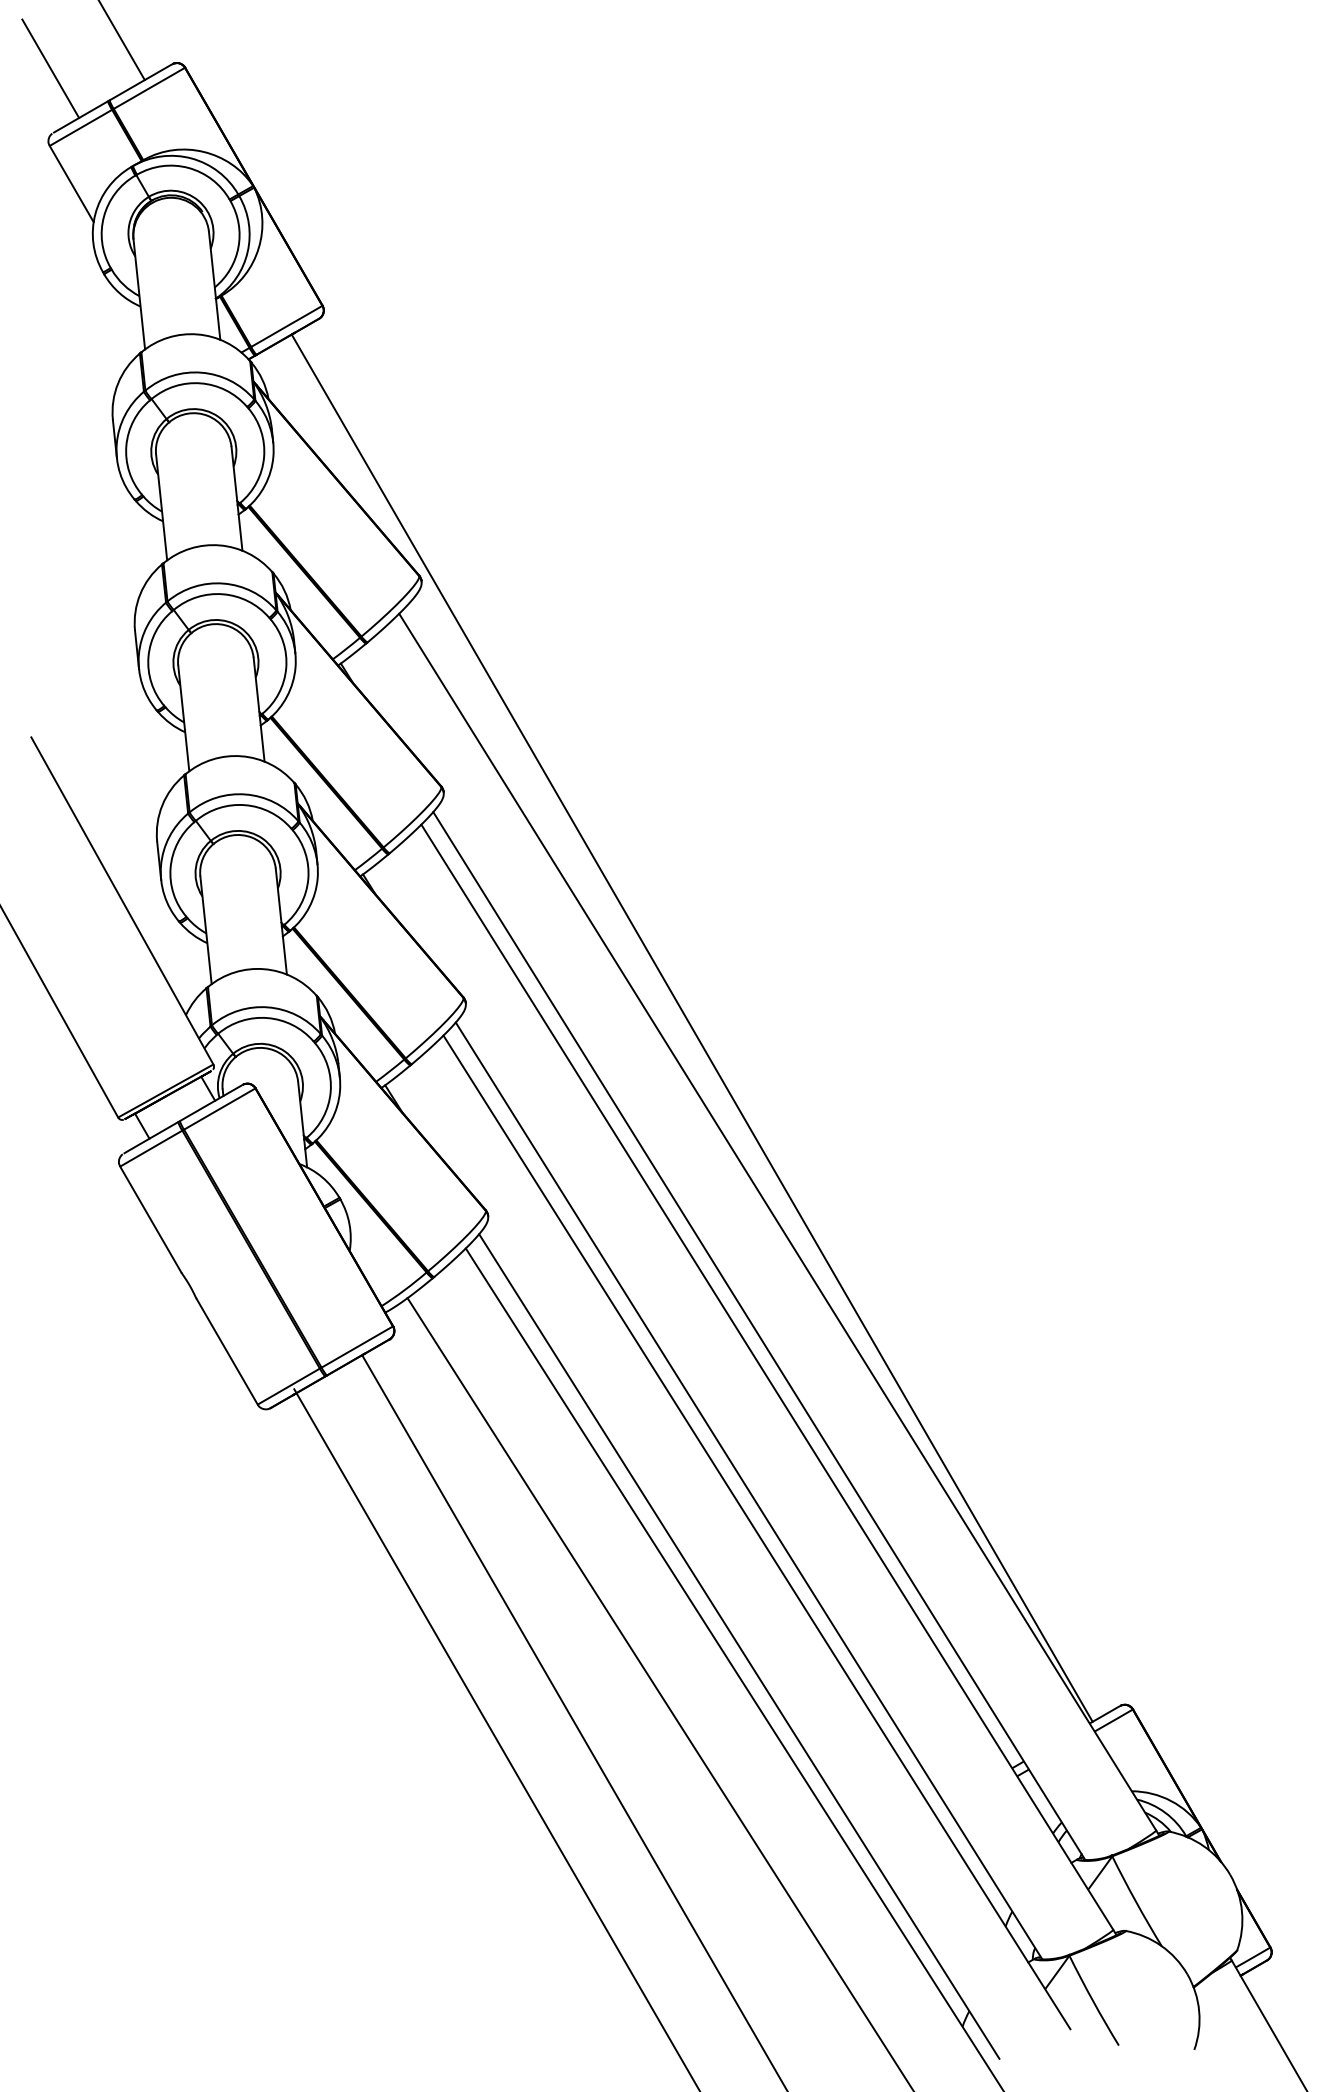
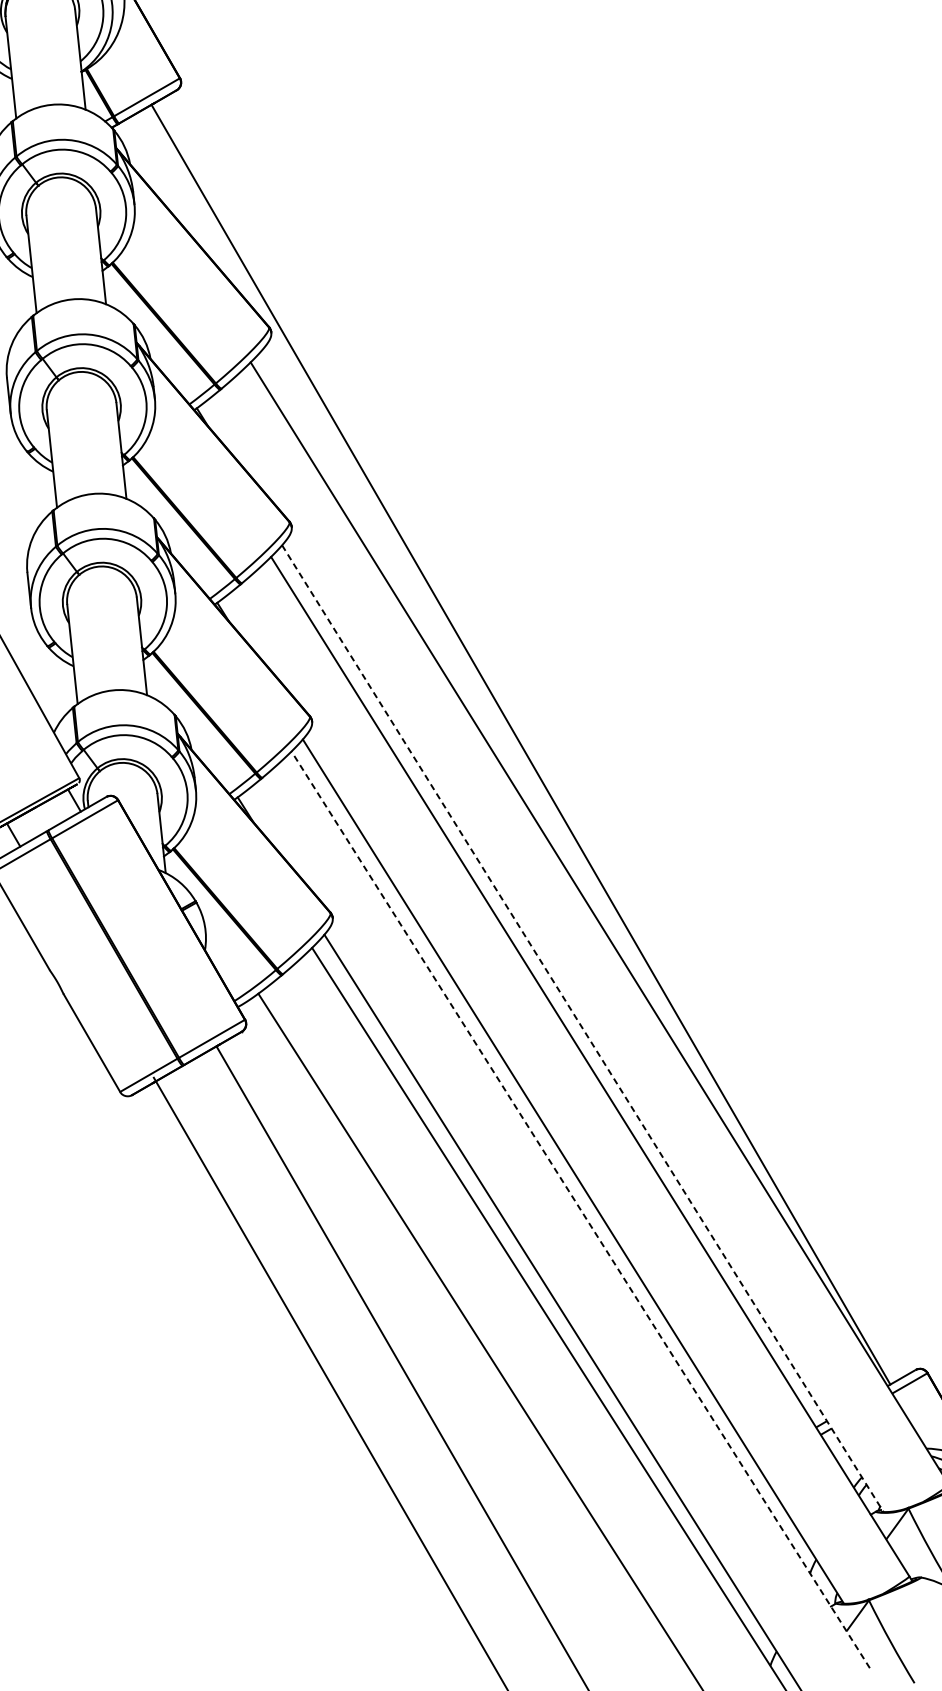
line: (759, 1336) -> (583, 1029), solid -> dashed
line: (756, 1531) -> (580, 1208), solid -> dashed

